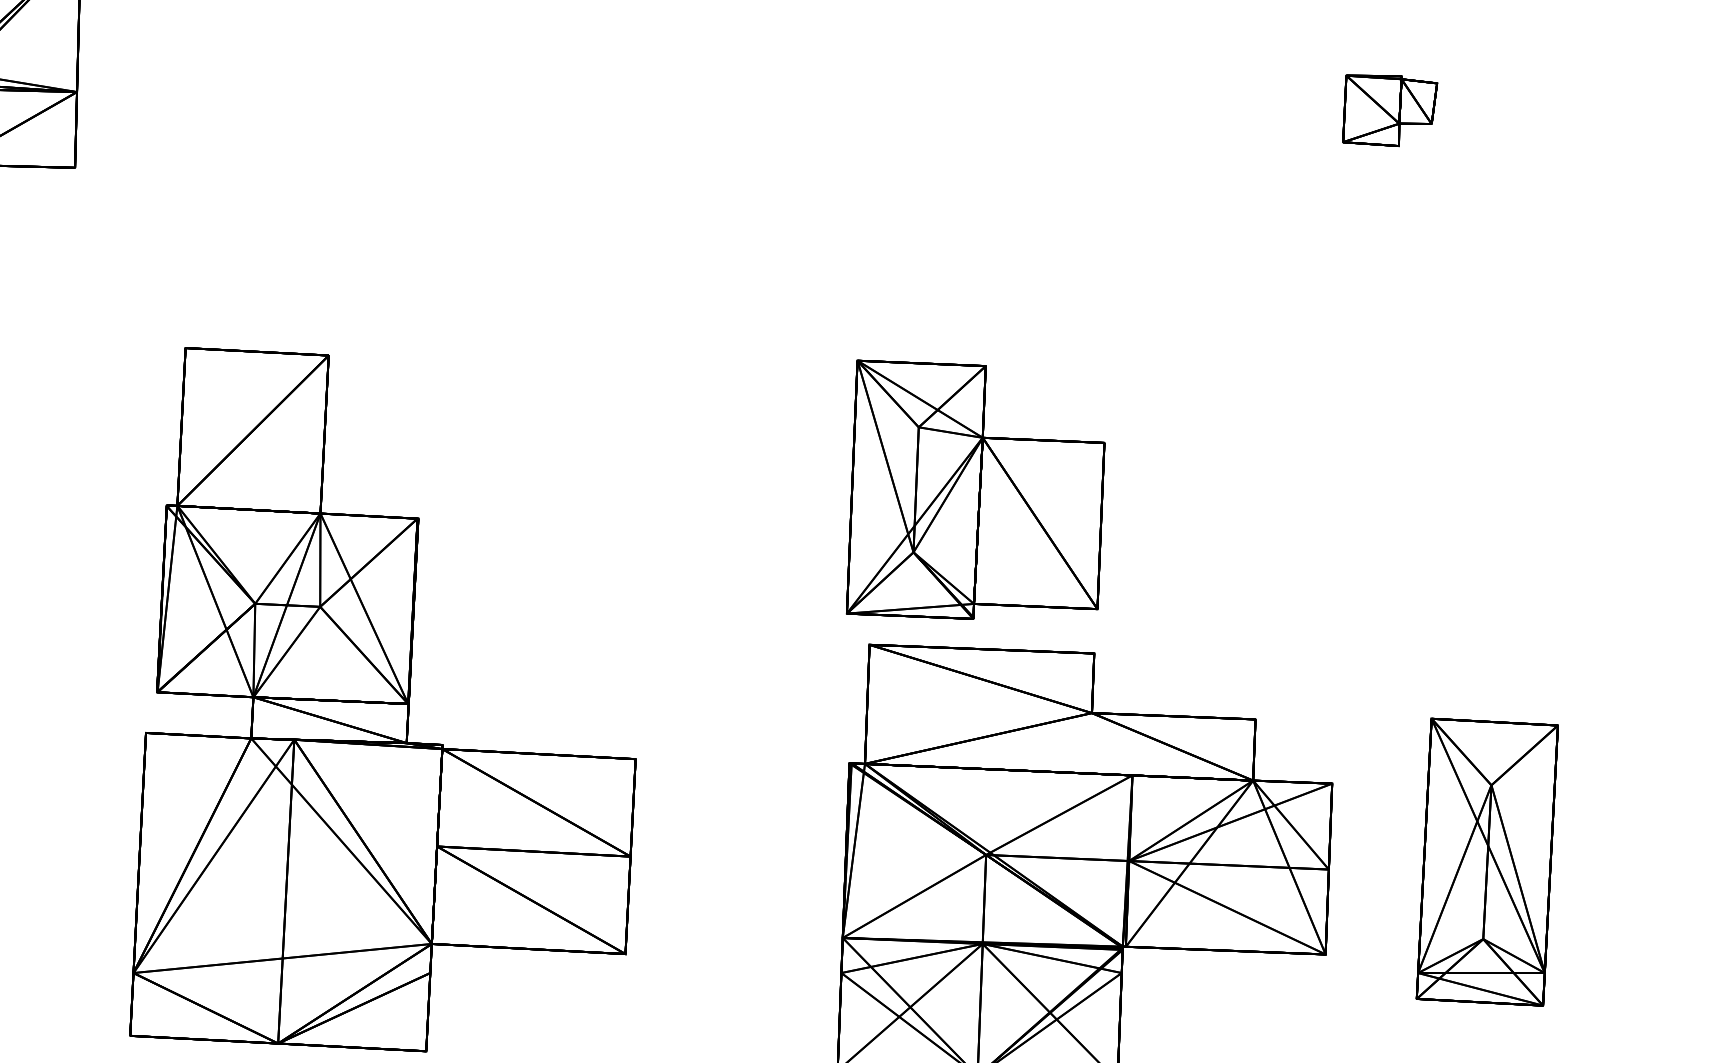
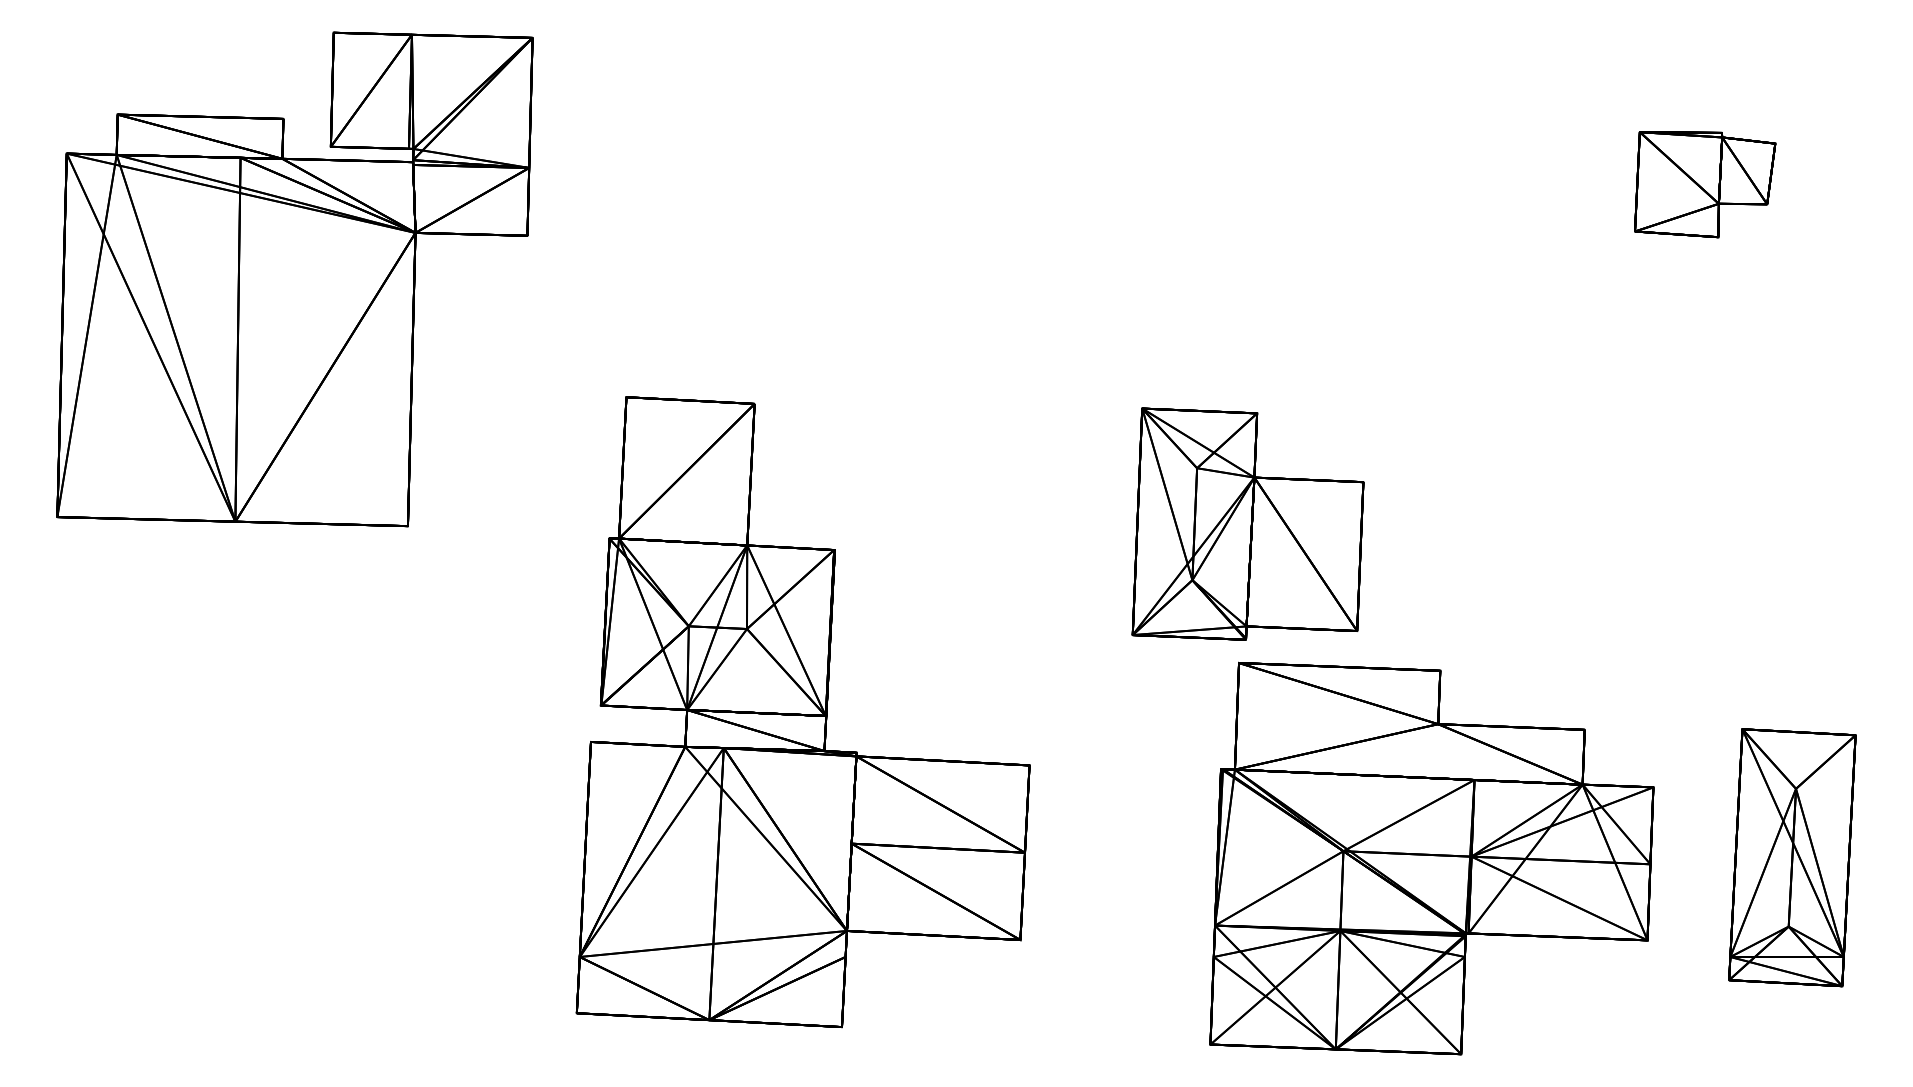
part: (1390, 110) -> (1705, 184), size x1.67
part: (975, 489) -> (1247, 523), moved

